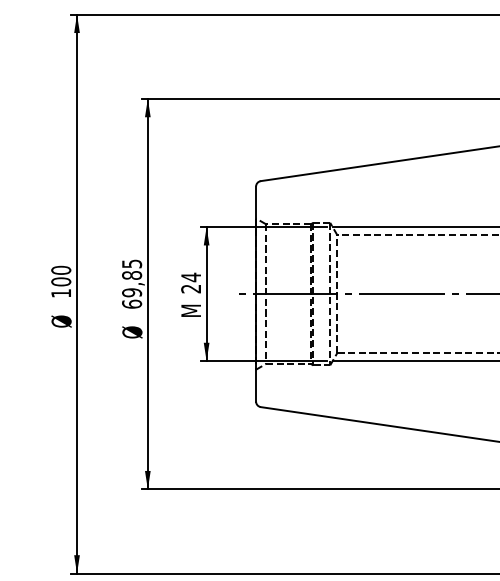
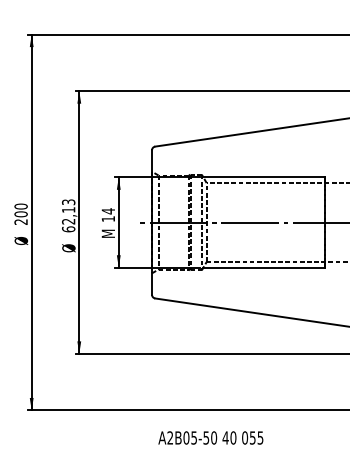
text: (131, 277) -> (68, 211), 69,85 -> 62,13
text: (189, 288) -> (107, 218), 24 -> 14
text: (60, 292) -> (20, 221), 100 -> 200

